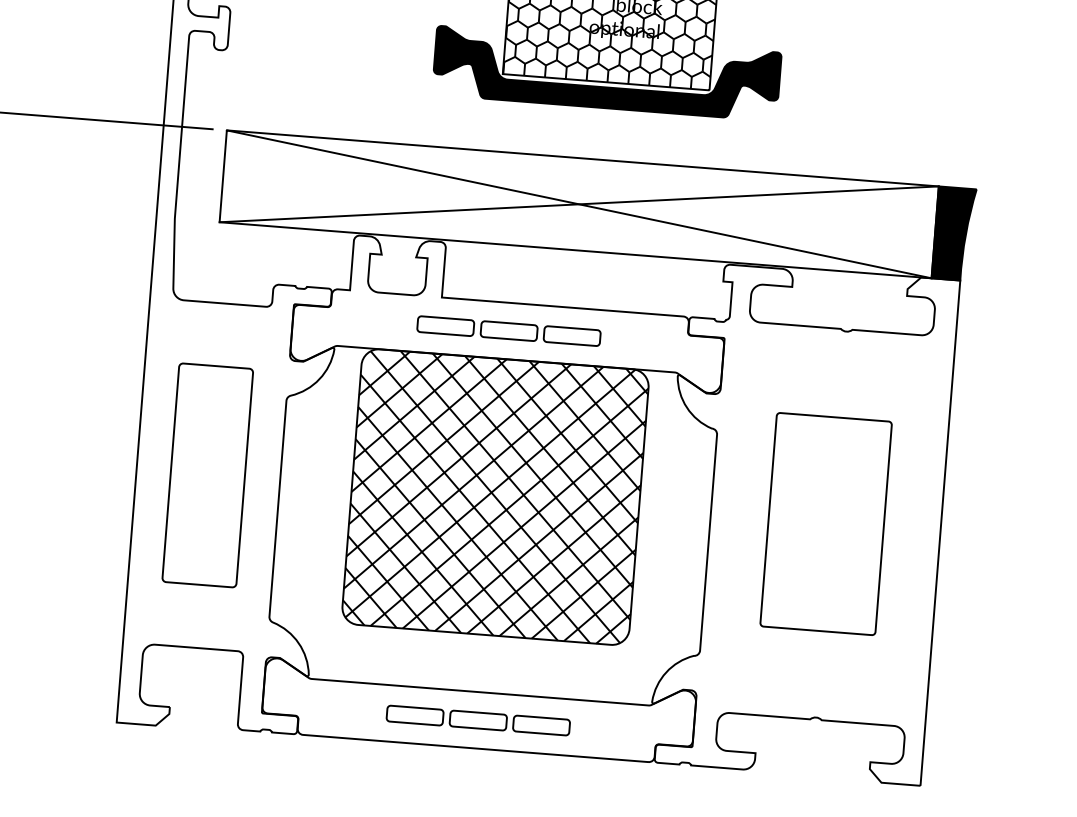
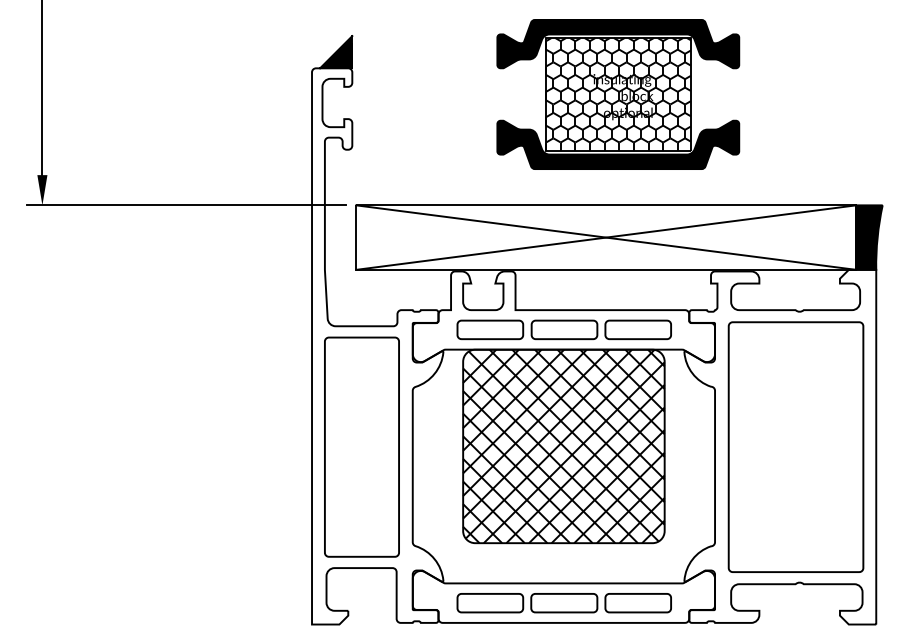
part: (508, 330) -> (563, 329), size x1.67
part: (207, 474) -> (361, 446), size x1.43
part: (825, 523) -> (795, 446), size x1.67
part: (477, 720) -> (563, 603), size x1.67

